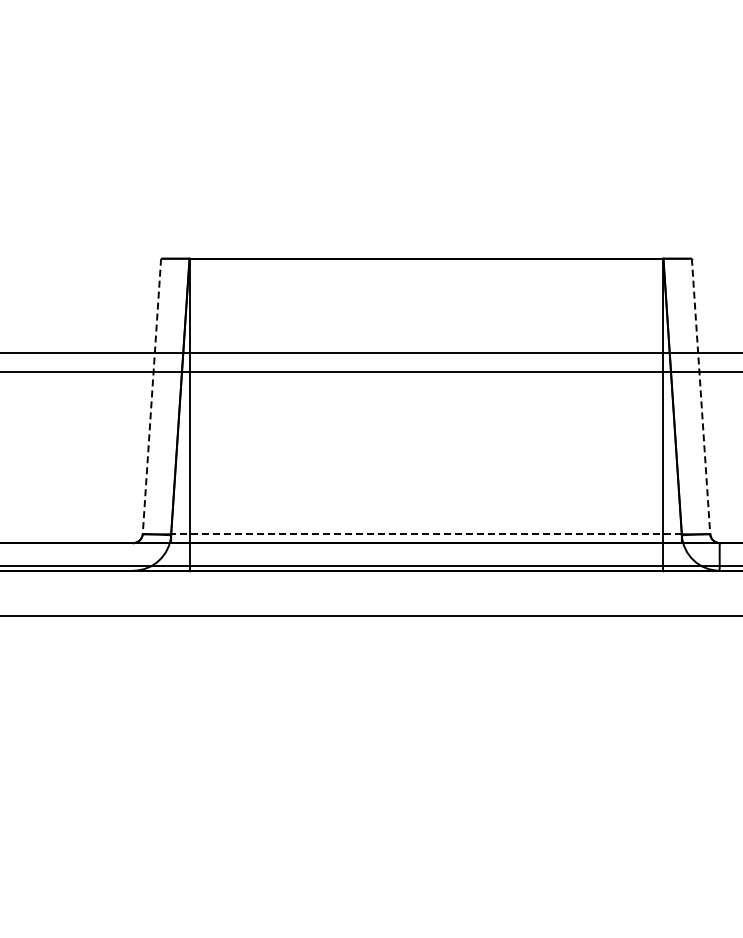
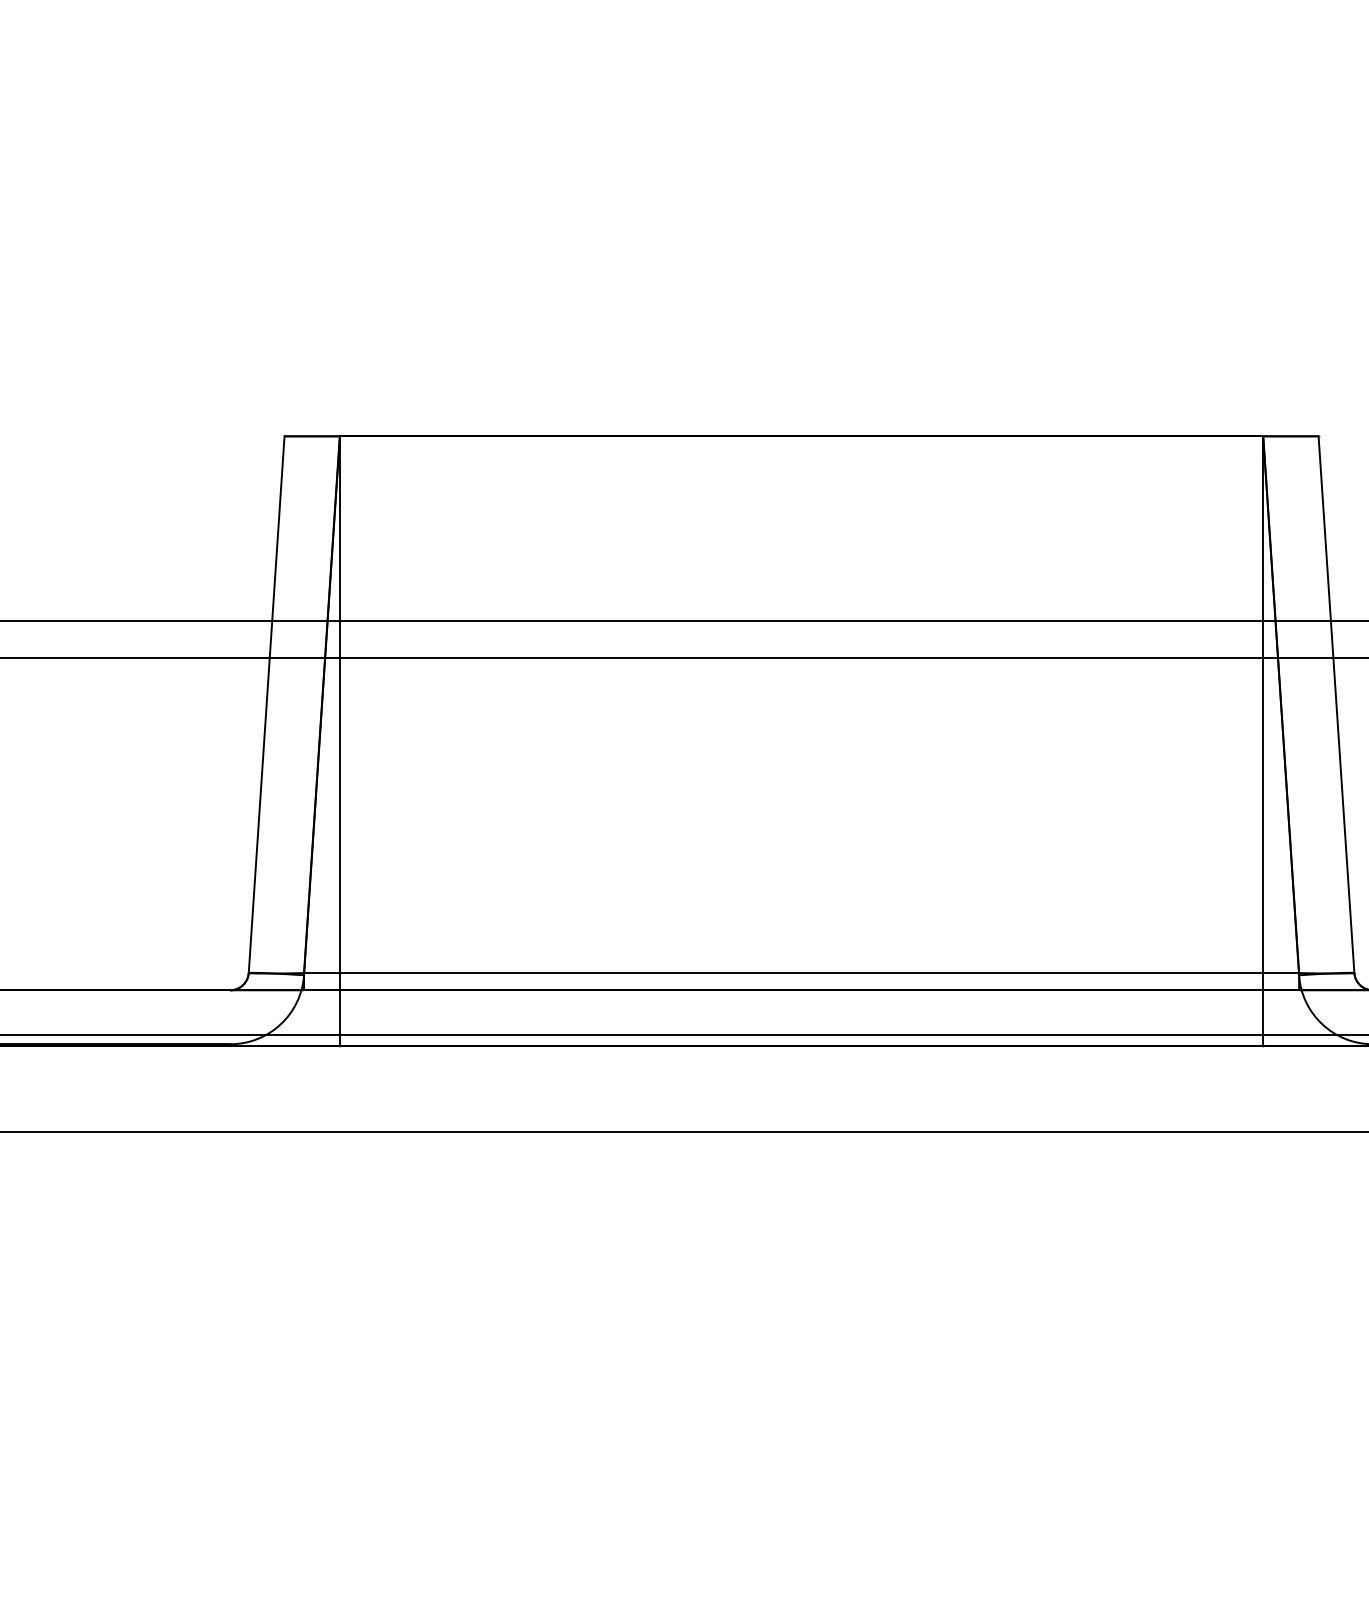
line: (151, 396) -> (265, 704), dashed -> solid
line: (701, 396) -> (1337, 704), dashed -> solid
line: (426, 534) -> (801, 973), dashed -> solid

